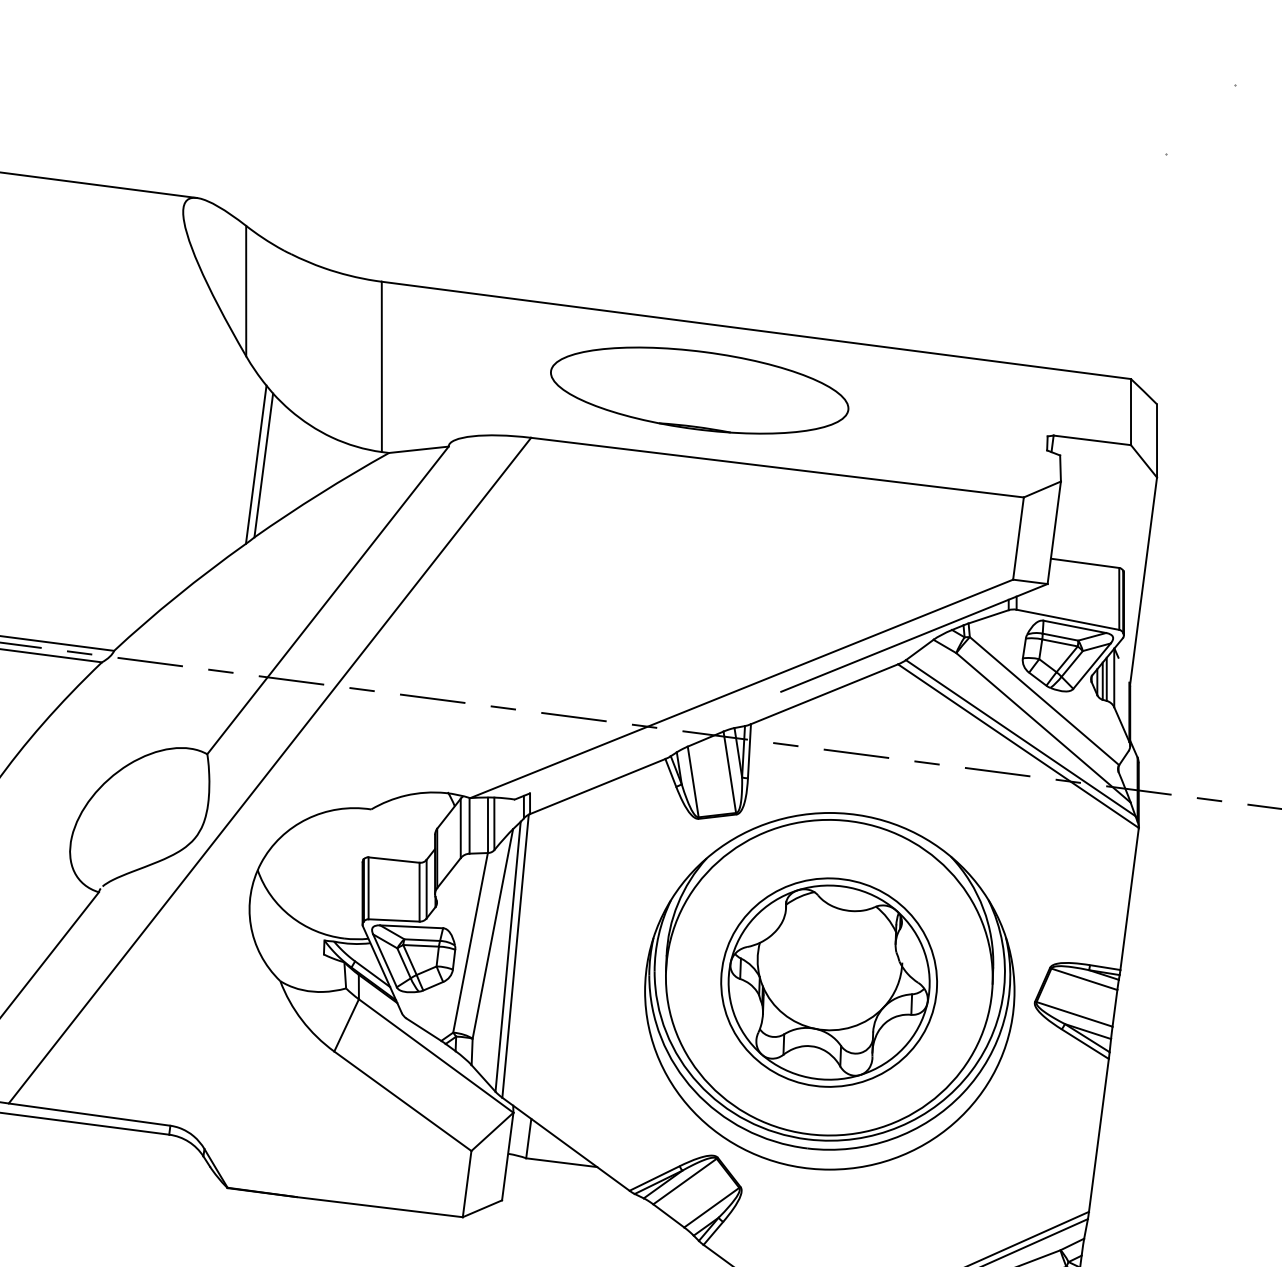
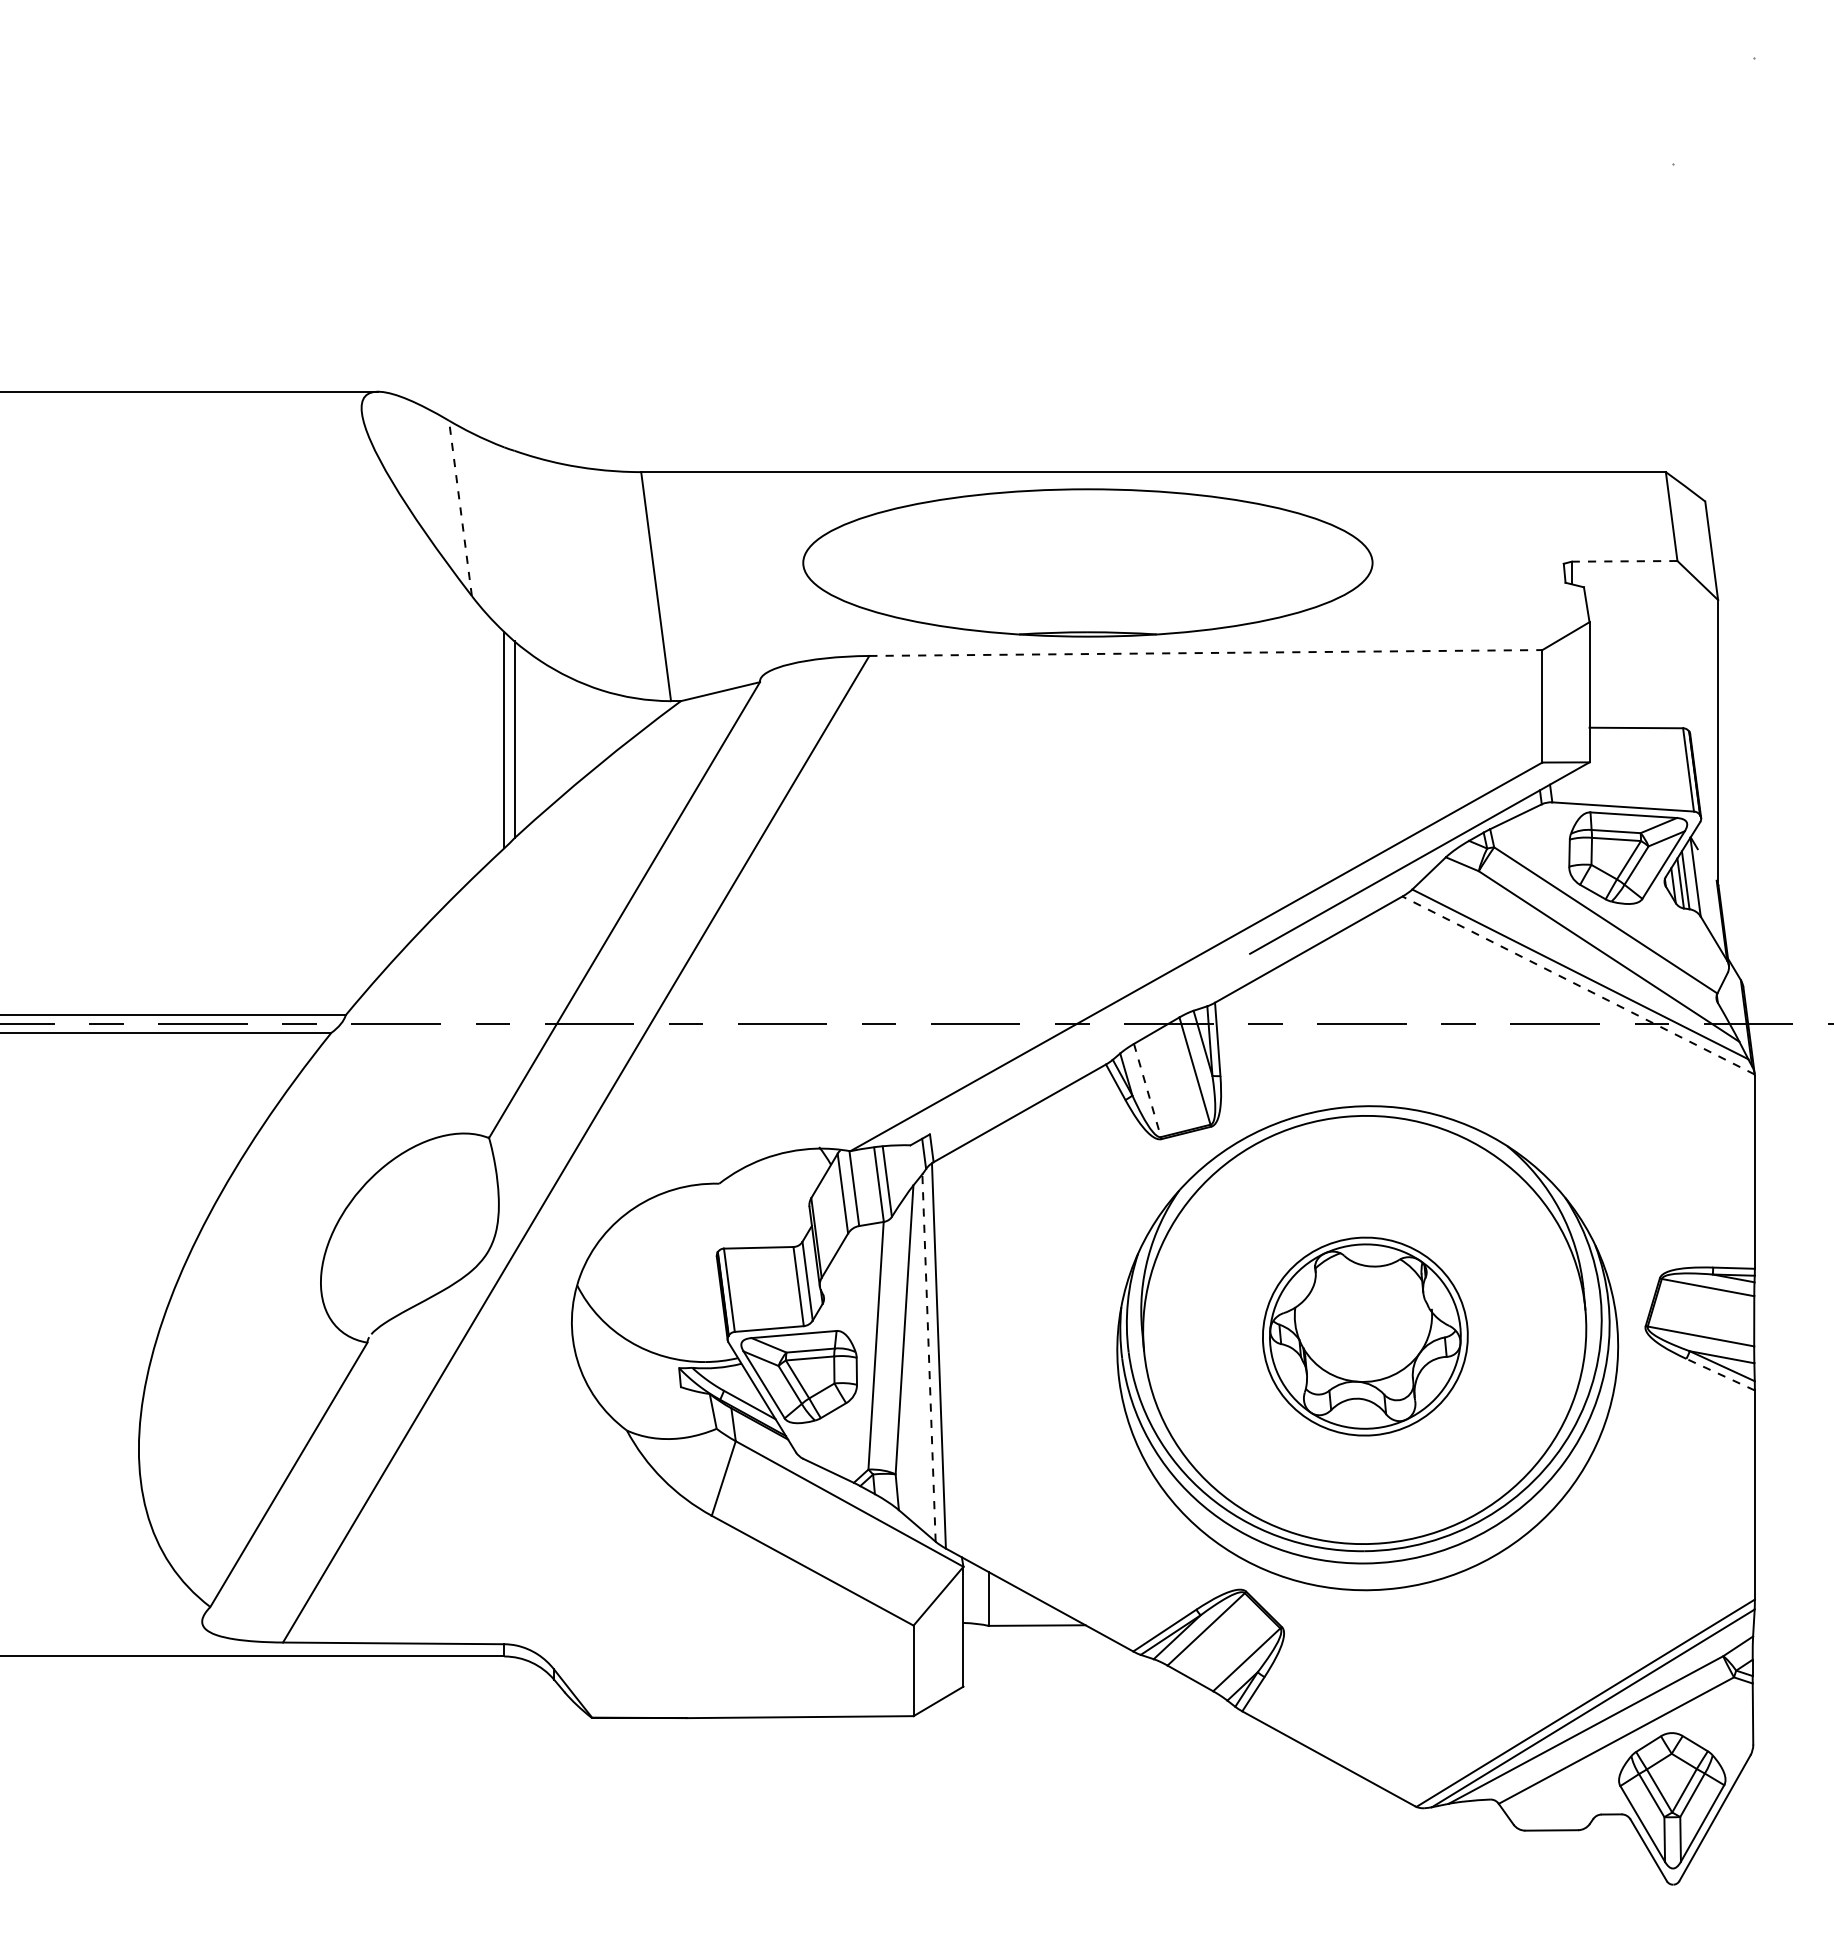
line: (246, 290) -> (460, 507), solid -> dashed
part: (699, 390) -> (1087, 562), size x1.4
line: (1092, 440) -> (1624, 561), solid -> dashed
line: (777, 467) -> (1205, 653), solid -> dashed
line: (1018, 746) -> (1578, 985), solid -> dashed
line: (693, 781) -> (1147, 1090), solid -> dashed
line: (508, 957) -> (929, 1358), solid -> dashed
part: (829, 982) -> (1365, 1336), size x0.7
line: (1085, 1044) -> (1720, 1374), solid -> dashed

